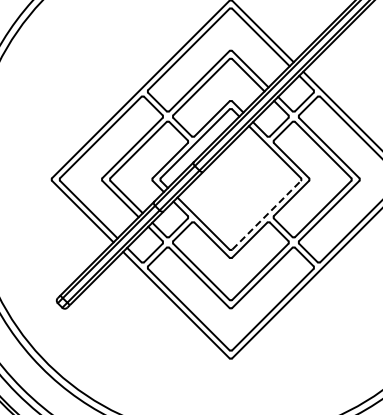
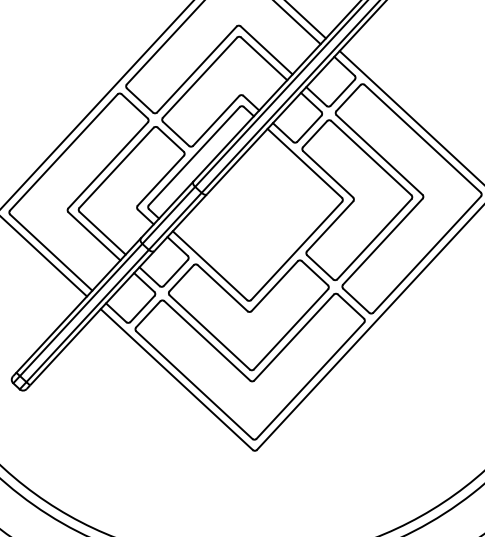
line: (266, 214) -> (296, 249), dashed -> solid

